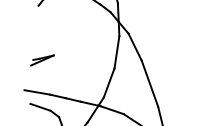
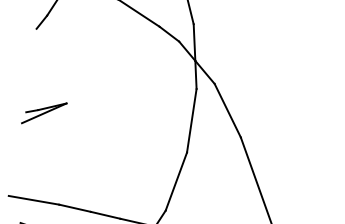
part: (42, 60) -> (44, 113), moved

